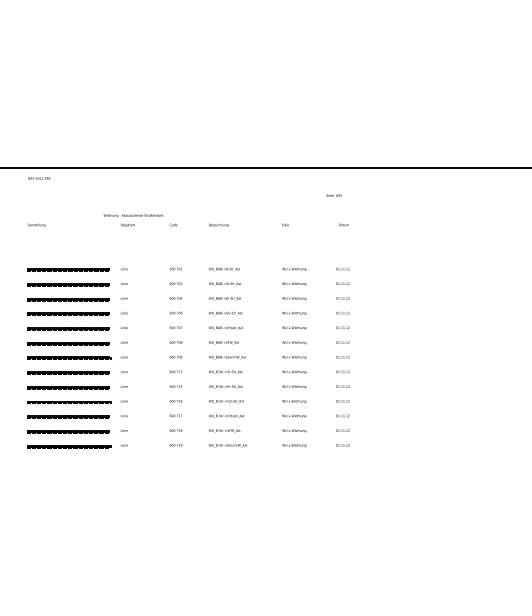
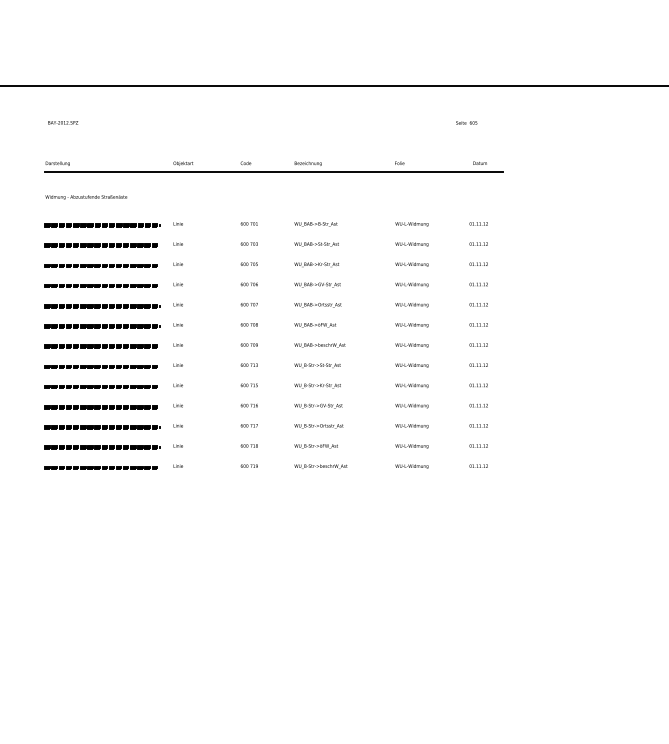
text: (39, 178) -> (63, 122), moved
text: (132, 215) -> (85, 197), moved
line: (193, 231) -> (273, 172), added

